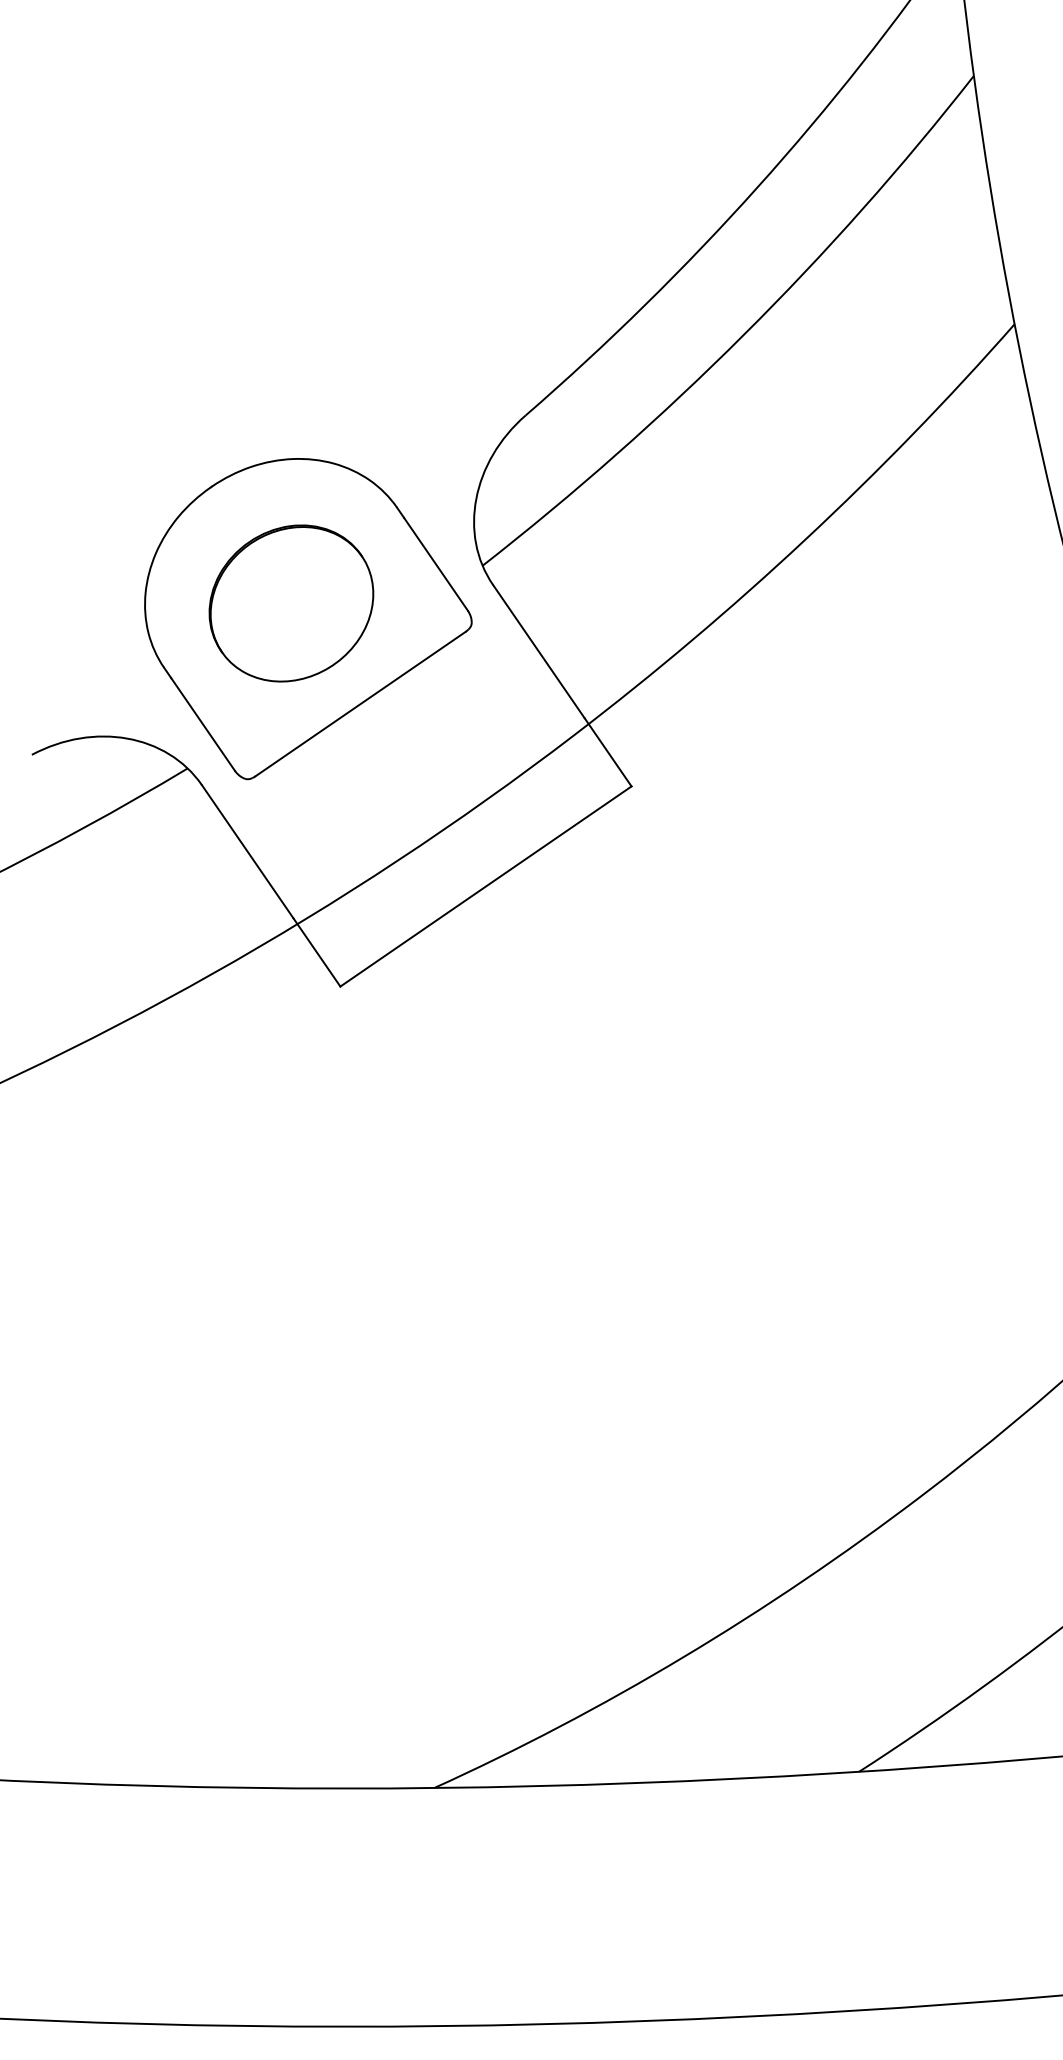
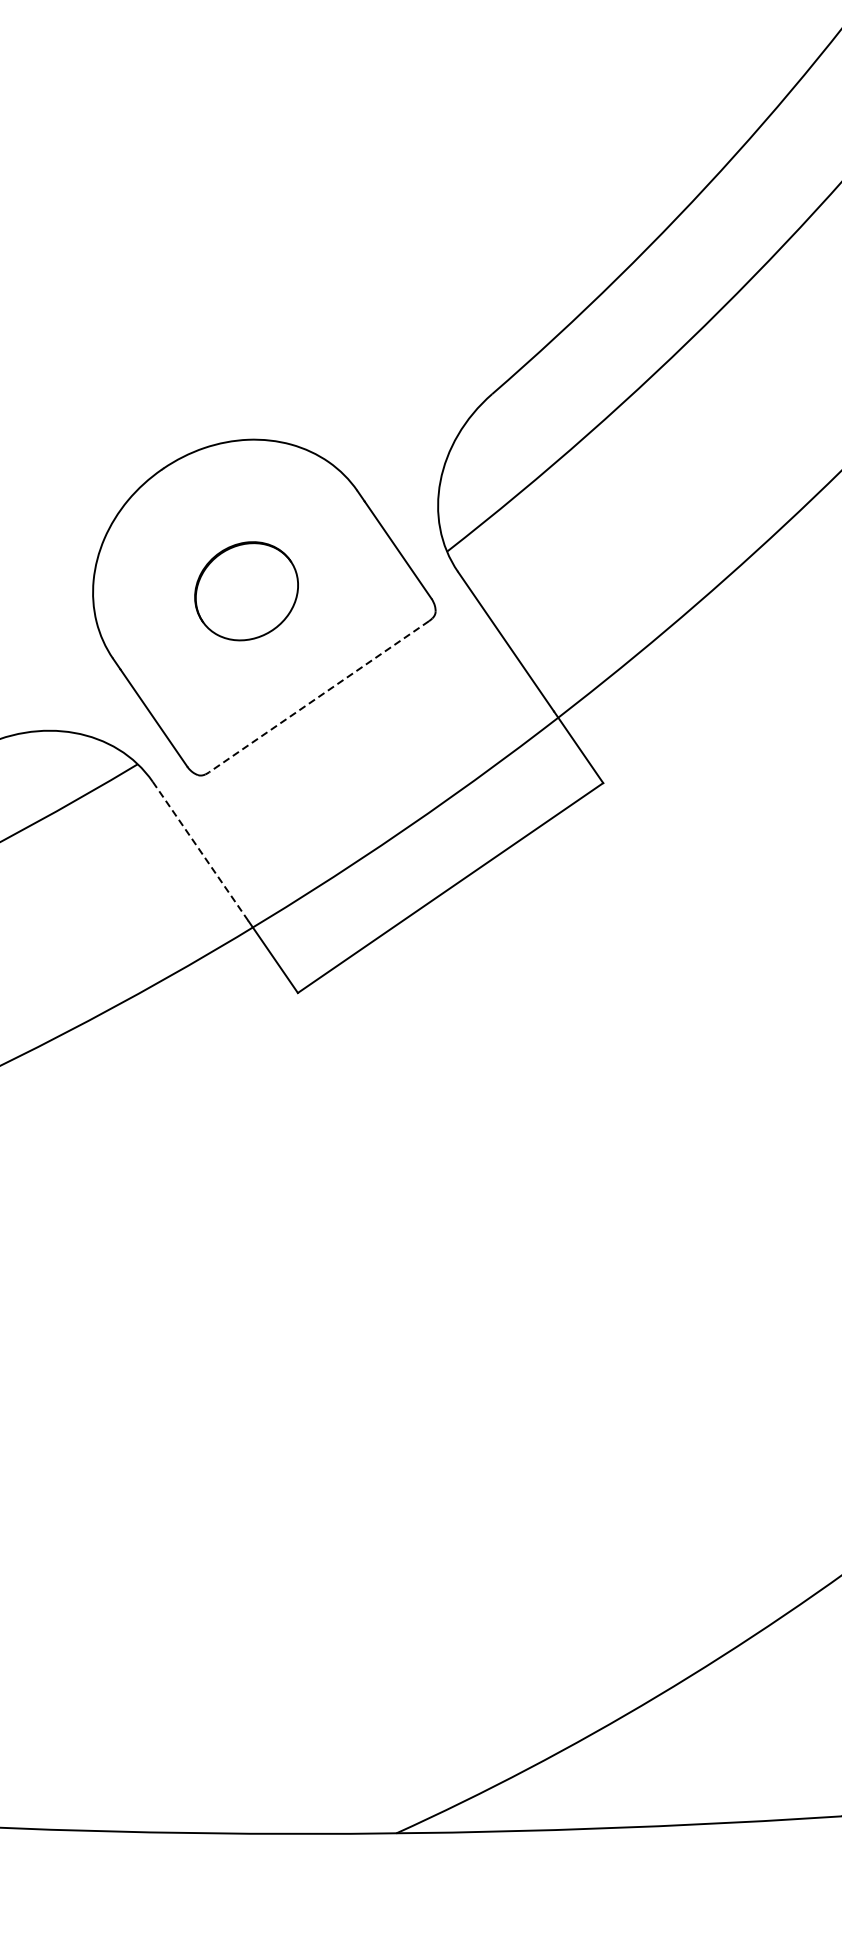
part: (291, 603) -> (246, 591), size x0.6
line: (360, 704) -> (319, 697), solid -> dashed
line: (247, 851) -> (200, 851), solid -> dashed

